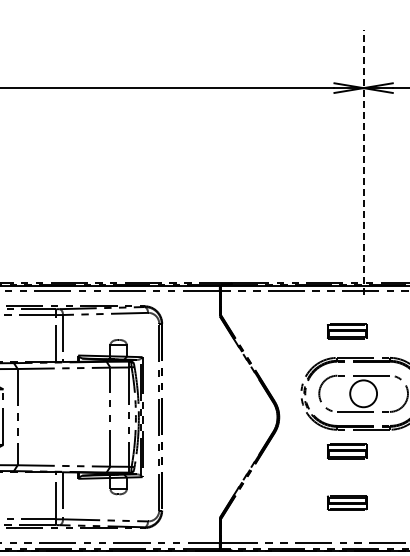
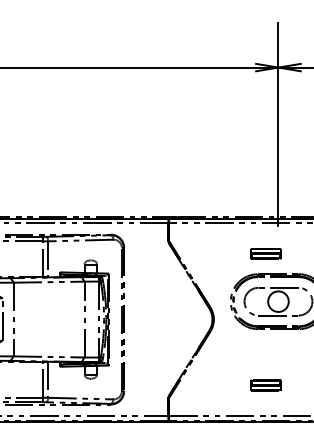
line: (363, 161) -> (278, 123), dashed -> solid
part: (347, 451) -> (266, 345), removed

